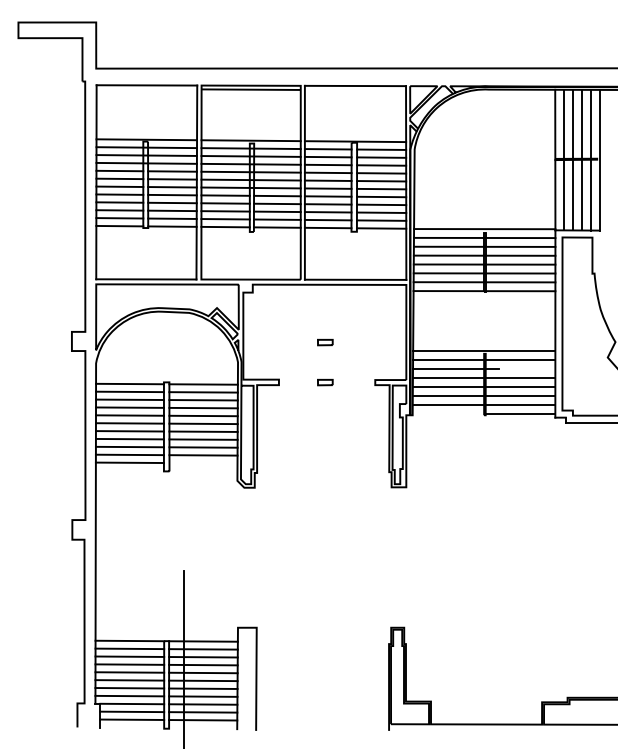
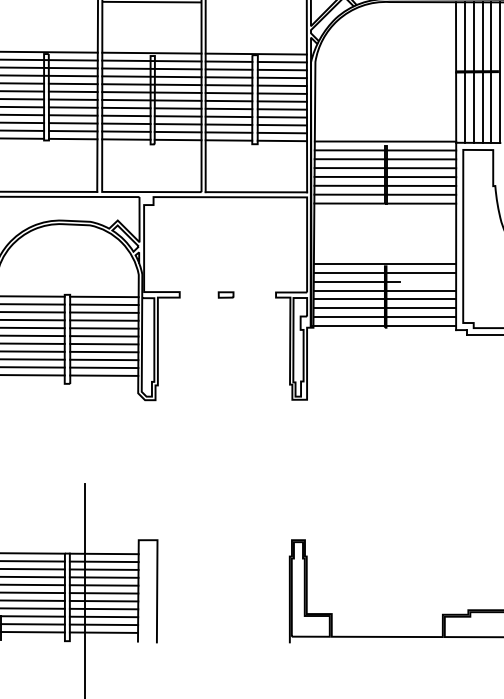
part: (325, 342) -> (226, 254), removed
line: (448, 413) -> (349, 325), added
line: (203, 463) -> (104, 375), added

